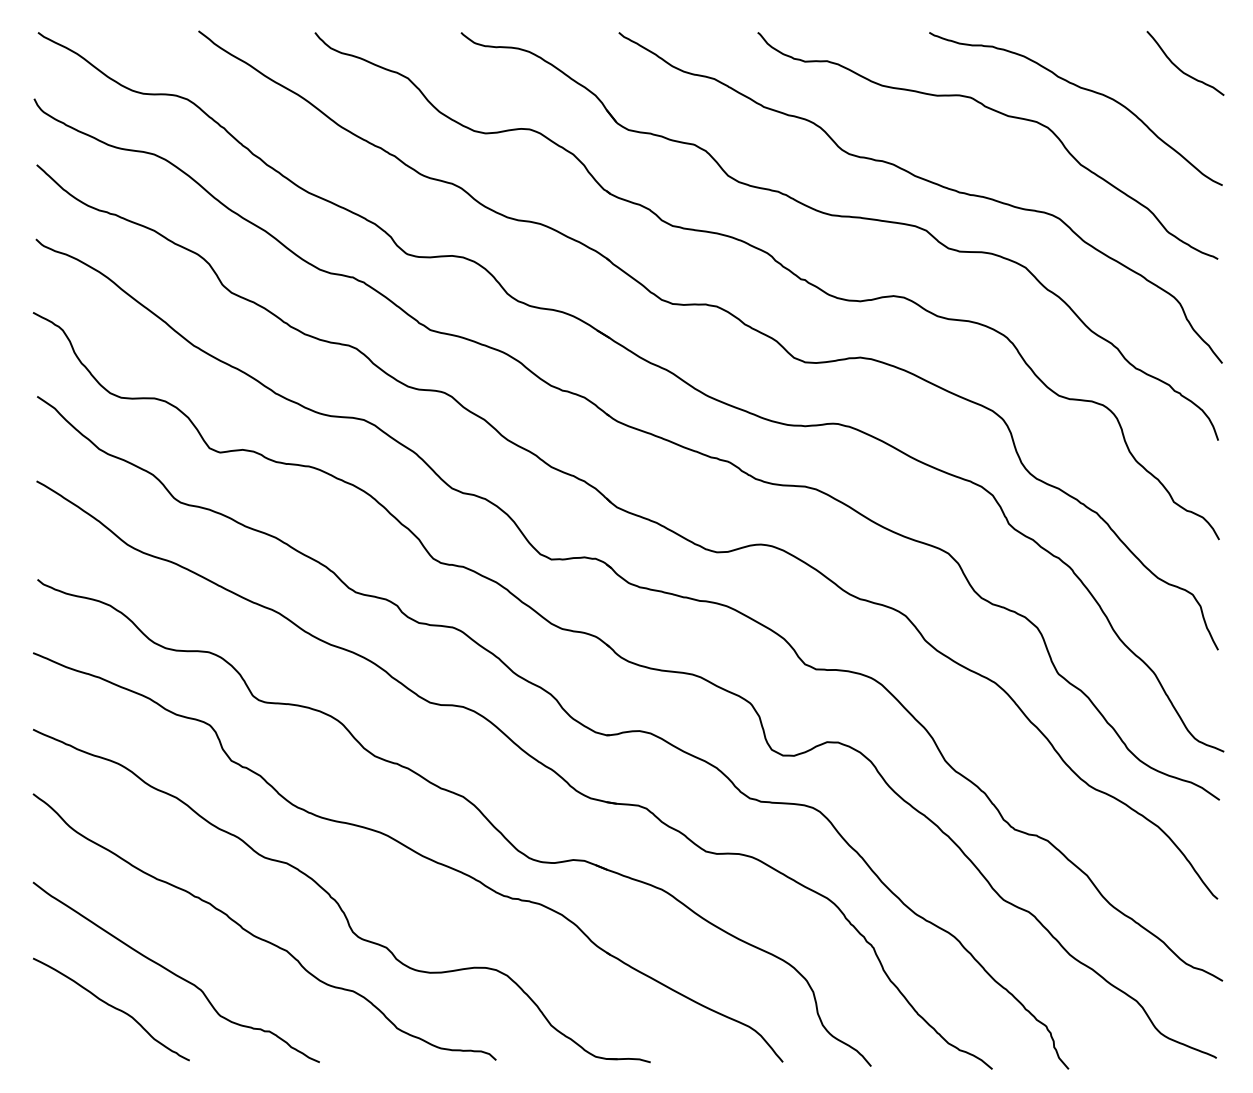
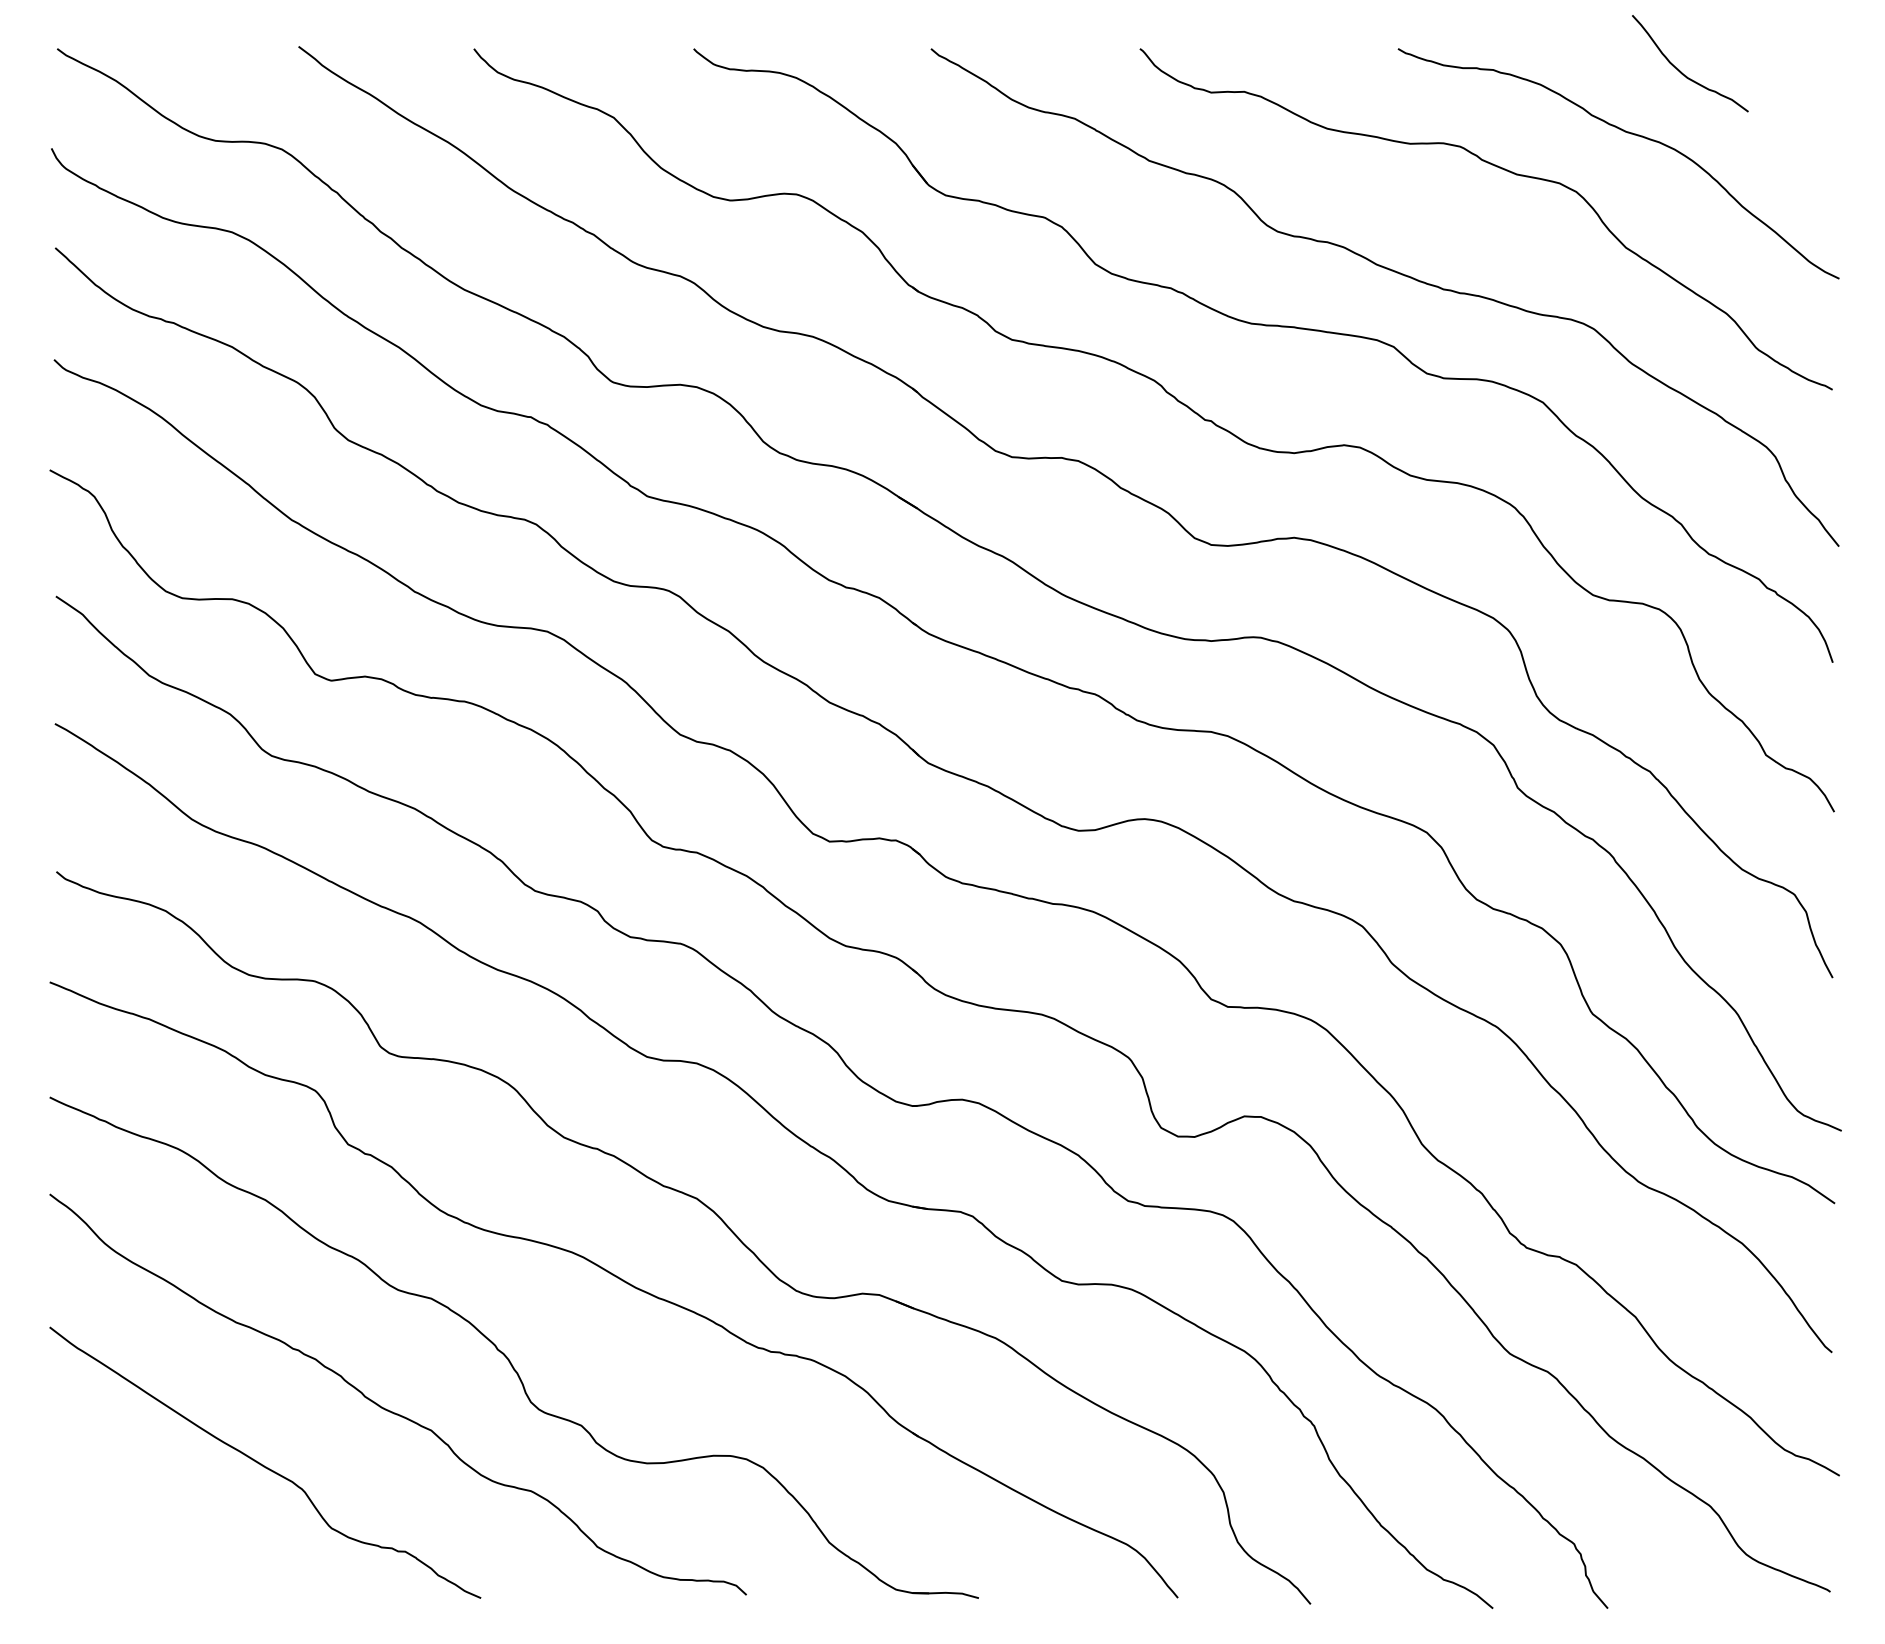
curve: (1181, 69) -> (1684, 72), moved
curve: (111, 1007) -> (167, 1515), removed

